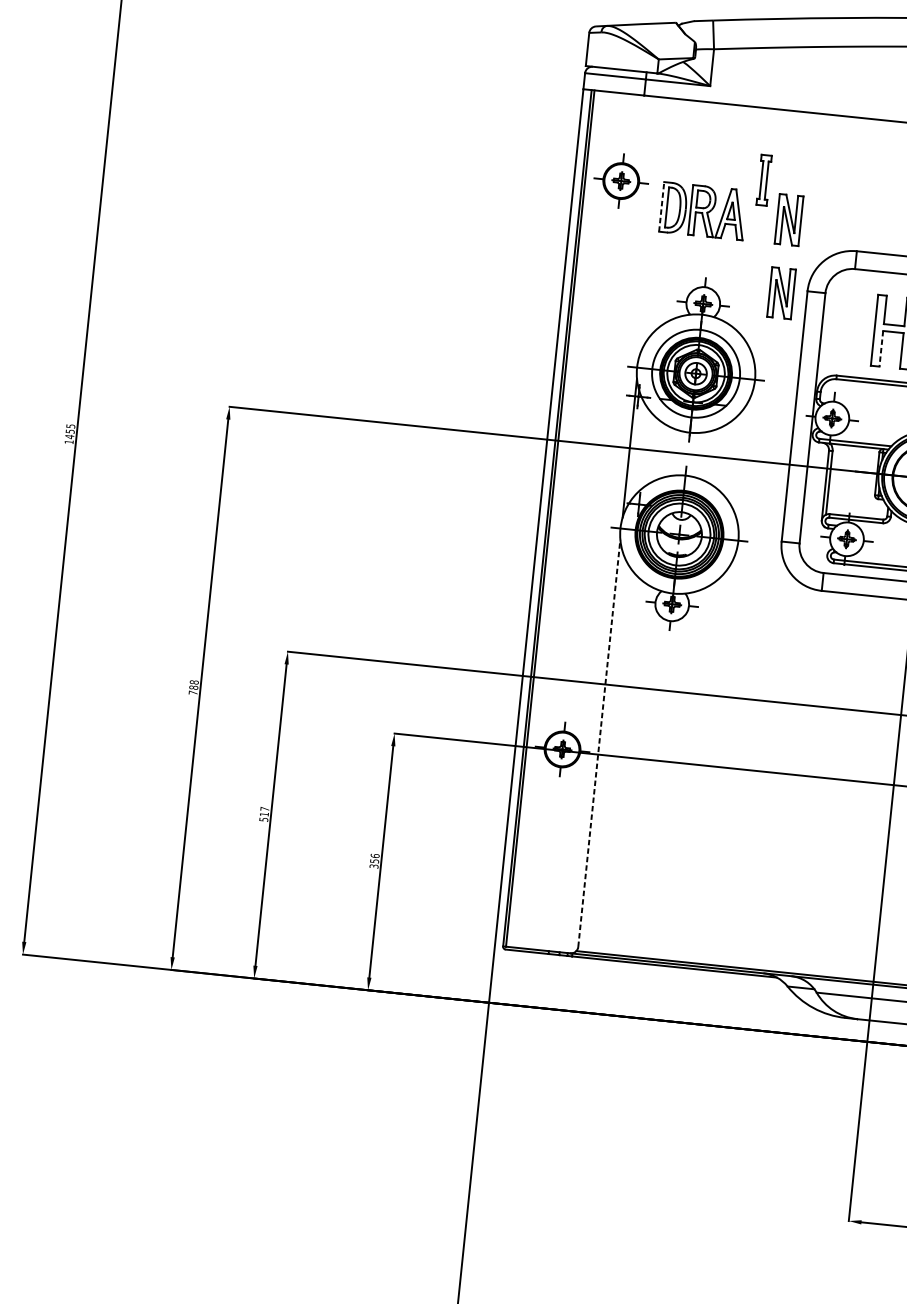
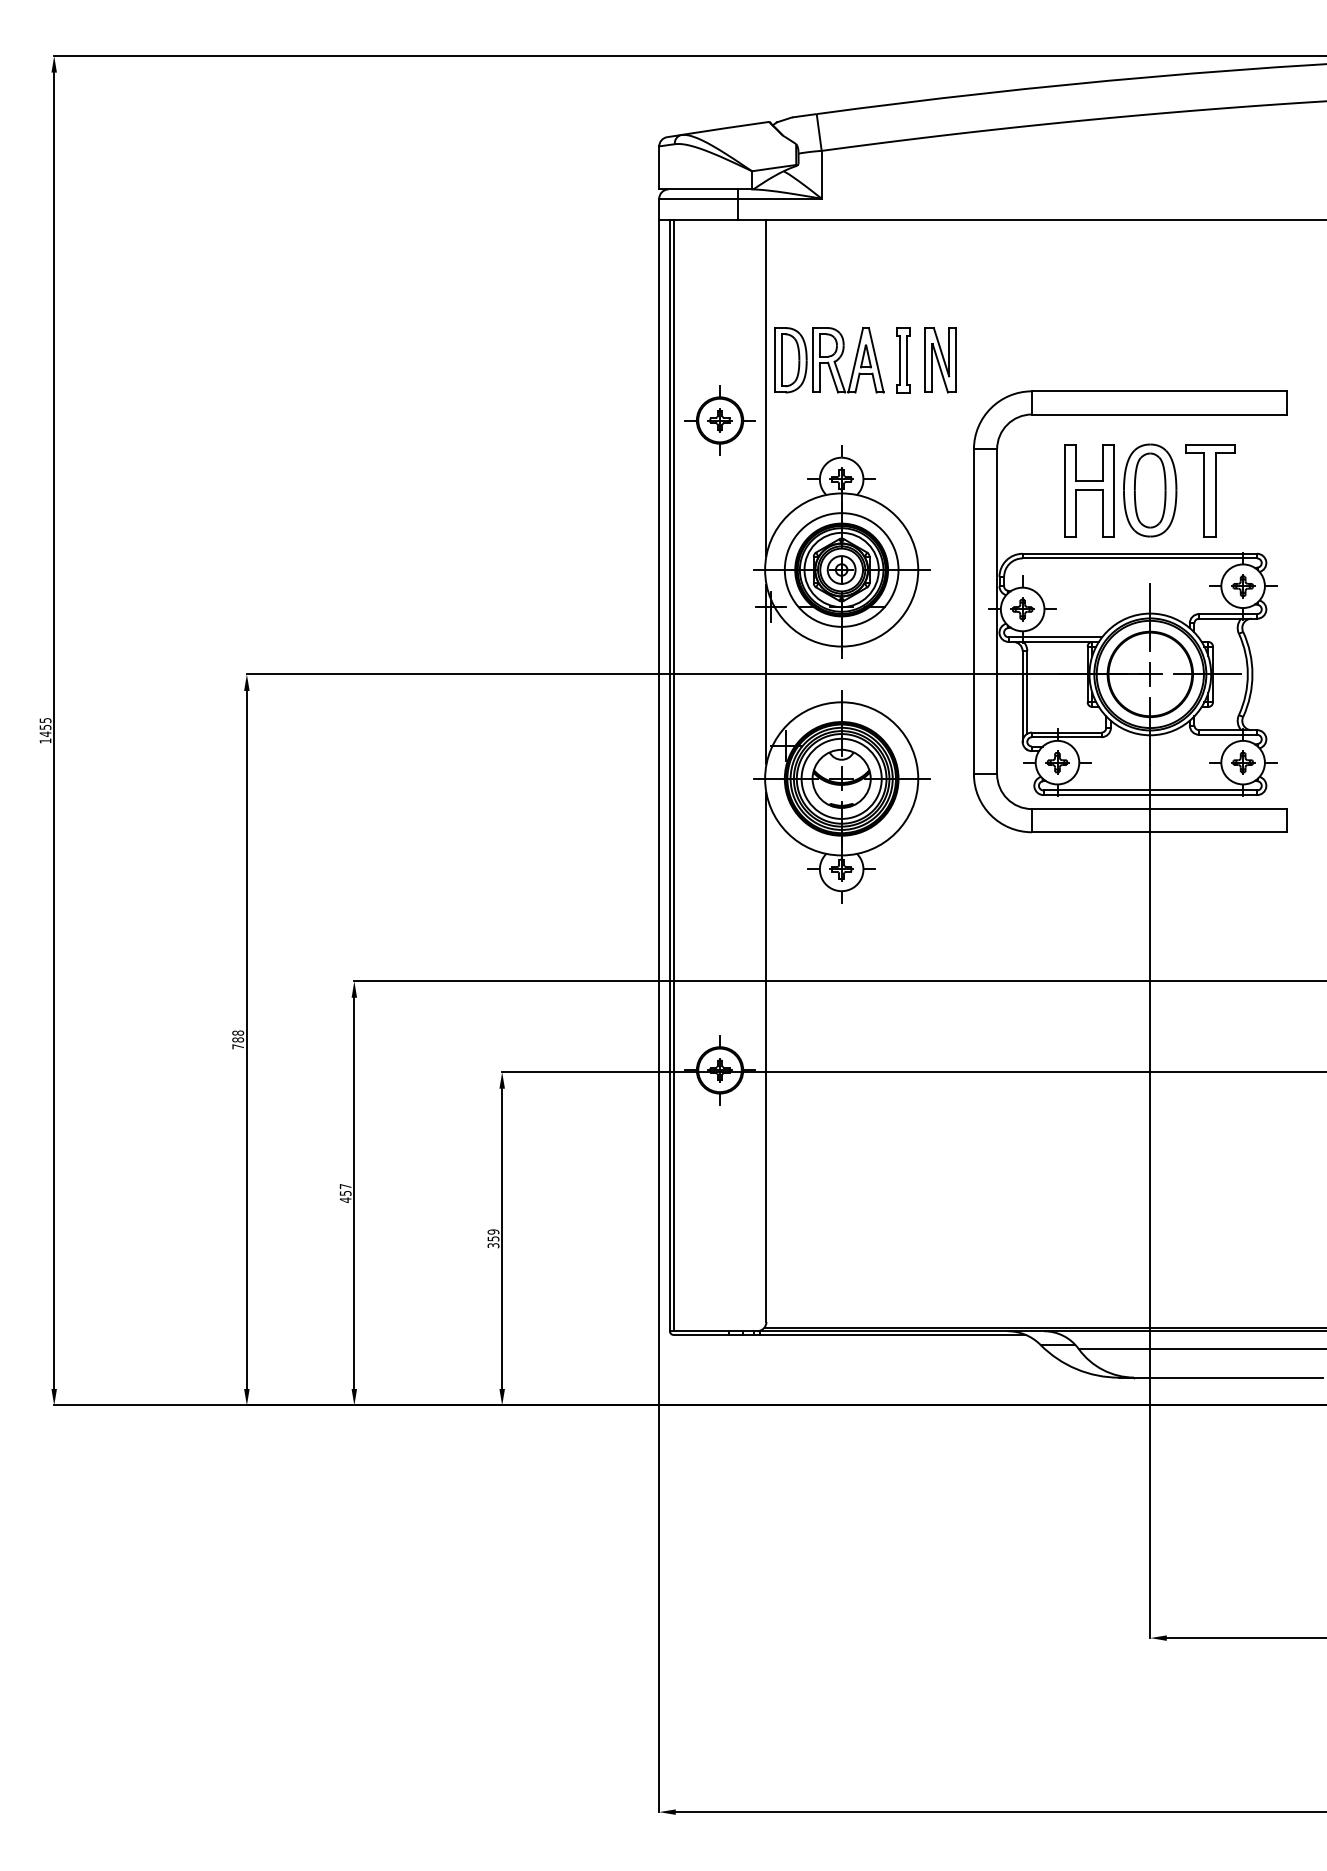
part: (764, 180) -> (903, 360), moved
part: (620, 181) -> (719, 420), moved
line: (661, 206) -> (775, 359), dashed -> solid
line: (652, 227) -> (766, 387), added
part: (781, 293) -> (940, 455), removed
line: (881, 348) -> (1076, 513), dashed -> solid
line: (599, 743) -> (766, 1057), dashed -> solid
text: (264, 816) -> (345, 1196), 517 -> 457
text: (375, 855) -> (493, 1231), 356 -> 359

